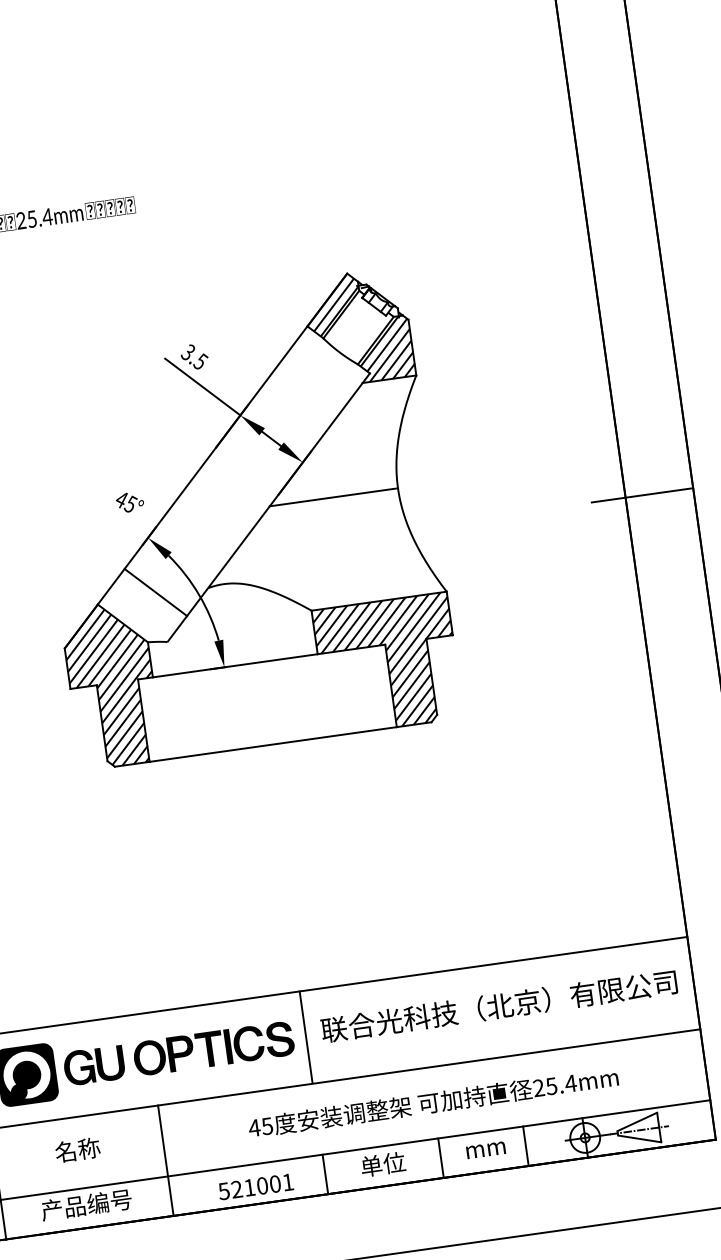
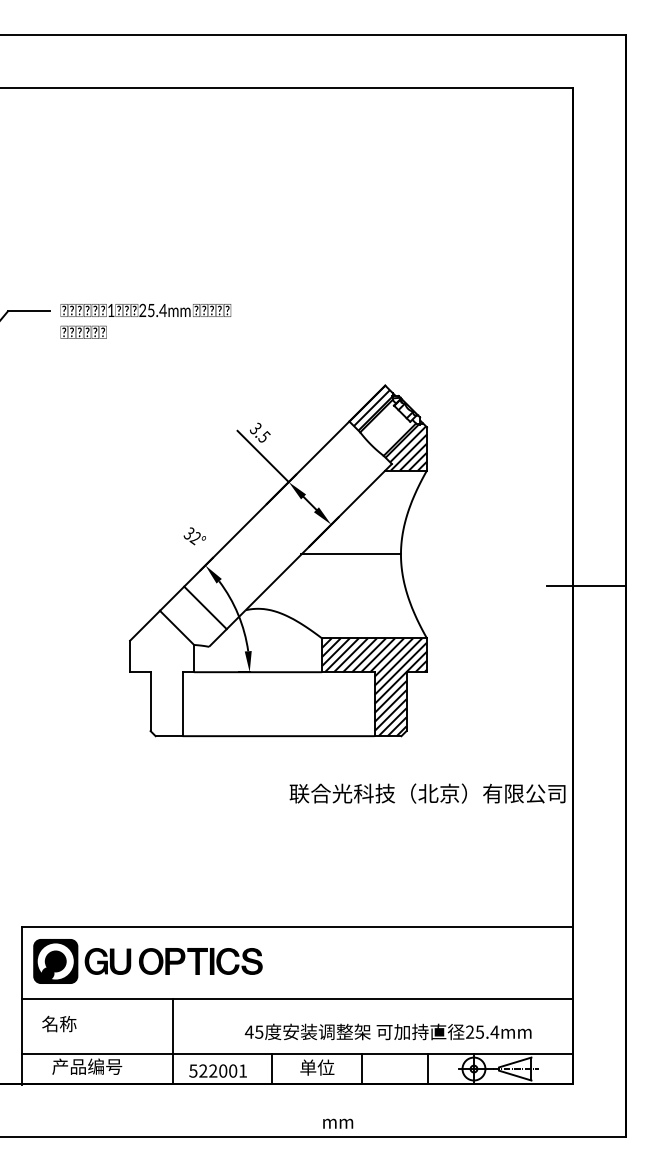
text: (126, 502) -> (192, 536), 45° -> 32°
hatch: (112, 684) -> (162, 673), removed
text: (499, 1006) -> (427, 793), moved
line: (306, 1037) -> (272, 962), removed
text: (432, 1102) -> (387, 1031), moved
text: (77, 1149) -> (59, 1023), moved
text: (486, 1149) -> (338, 1123), moved
line: (166, 1160) -> (173, 1041), moved
text: (249, 1186) -> (213, 1070), 521001 -> 522001

